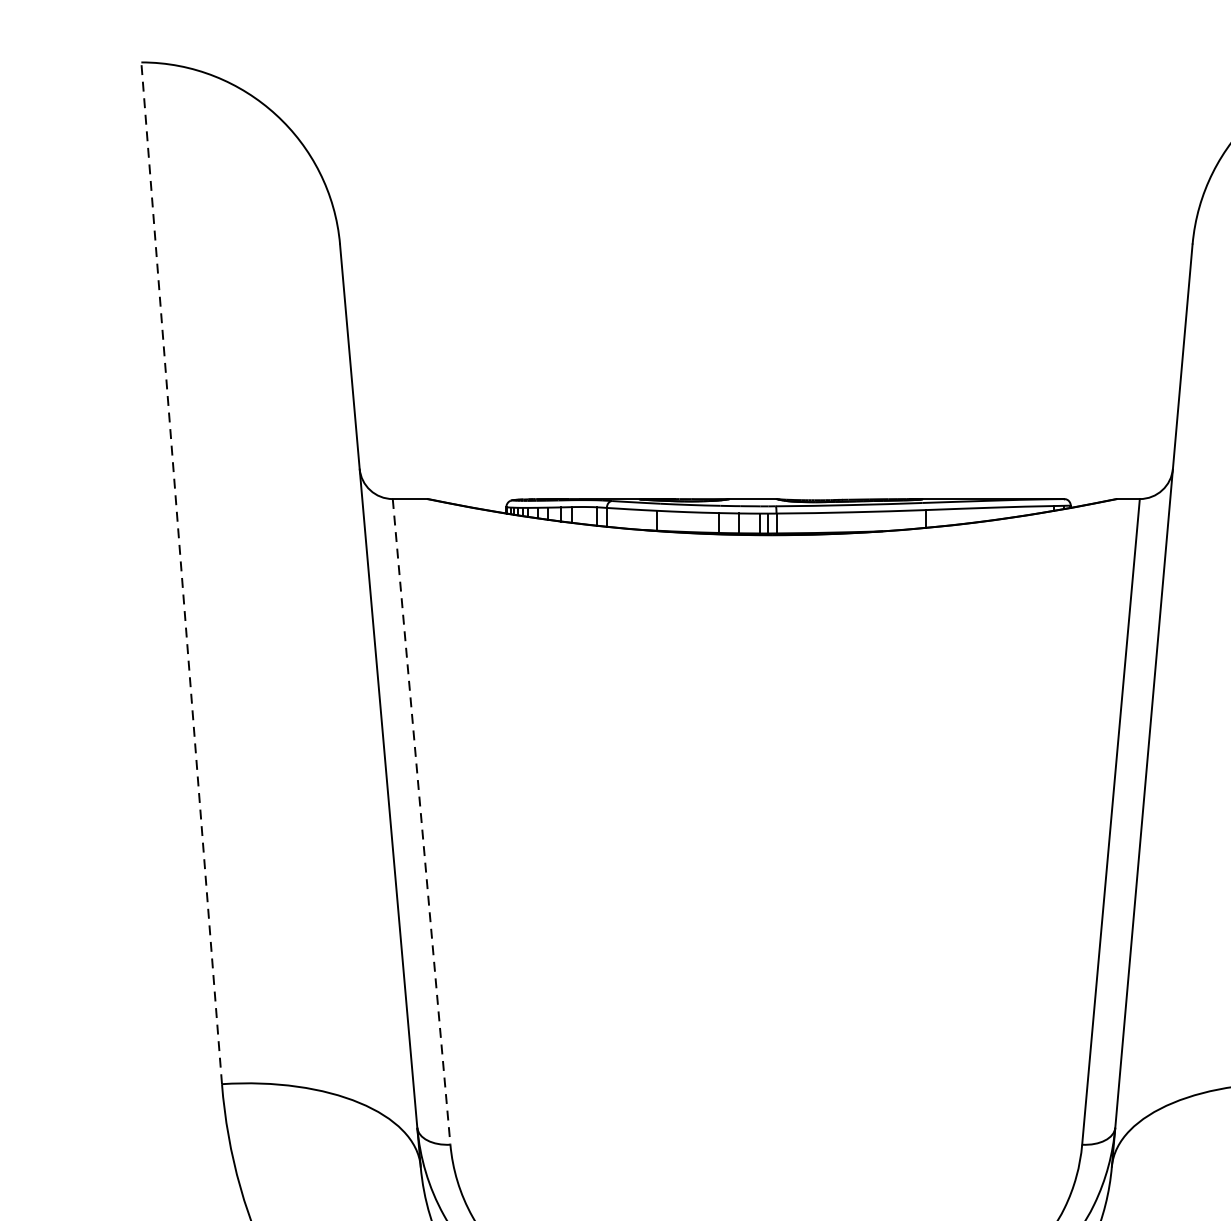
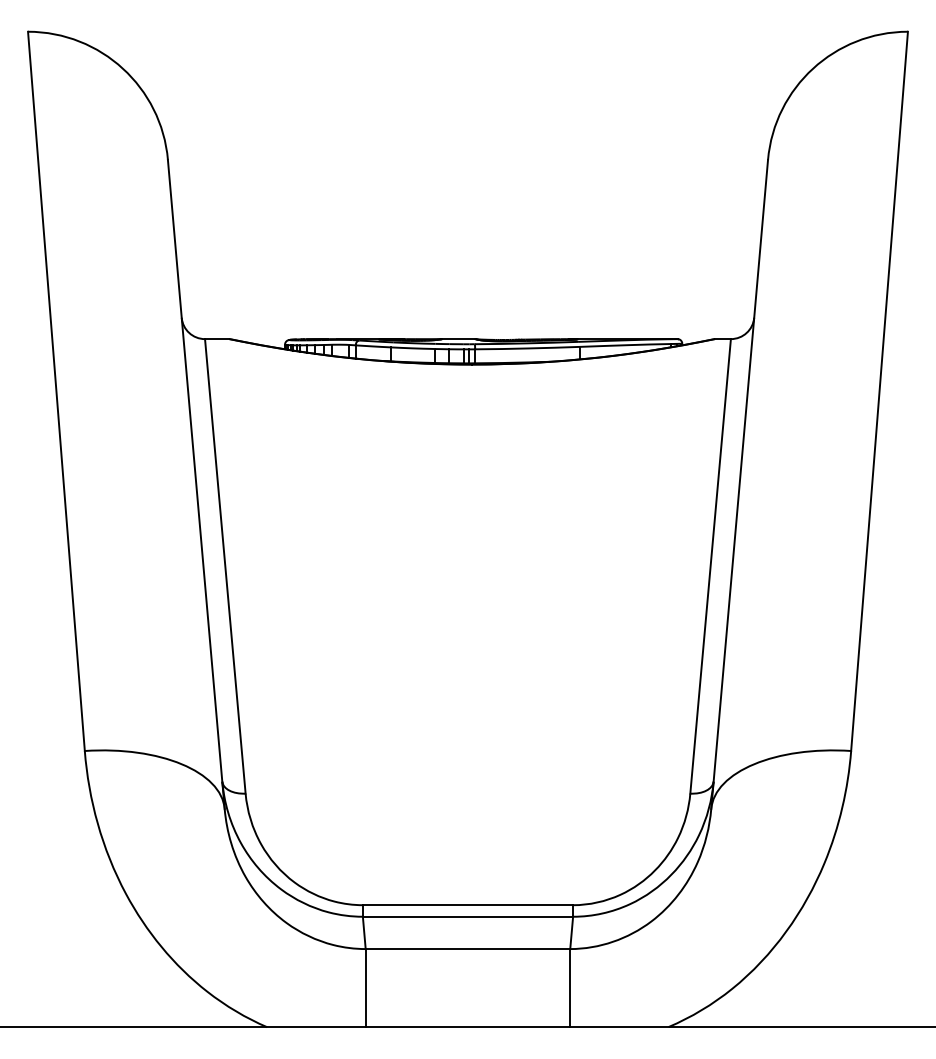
line: (181, 573) -> (56, 391), dashed -> solid
line: (421, 822) -> (225, 566), dashed -> solid

